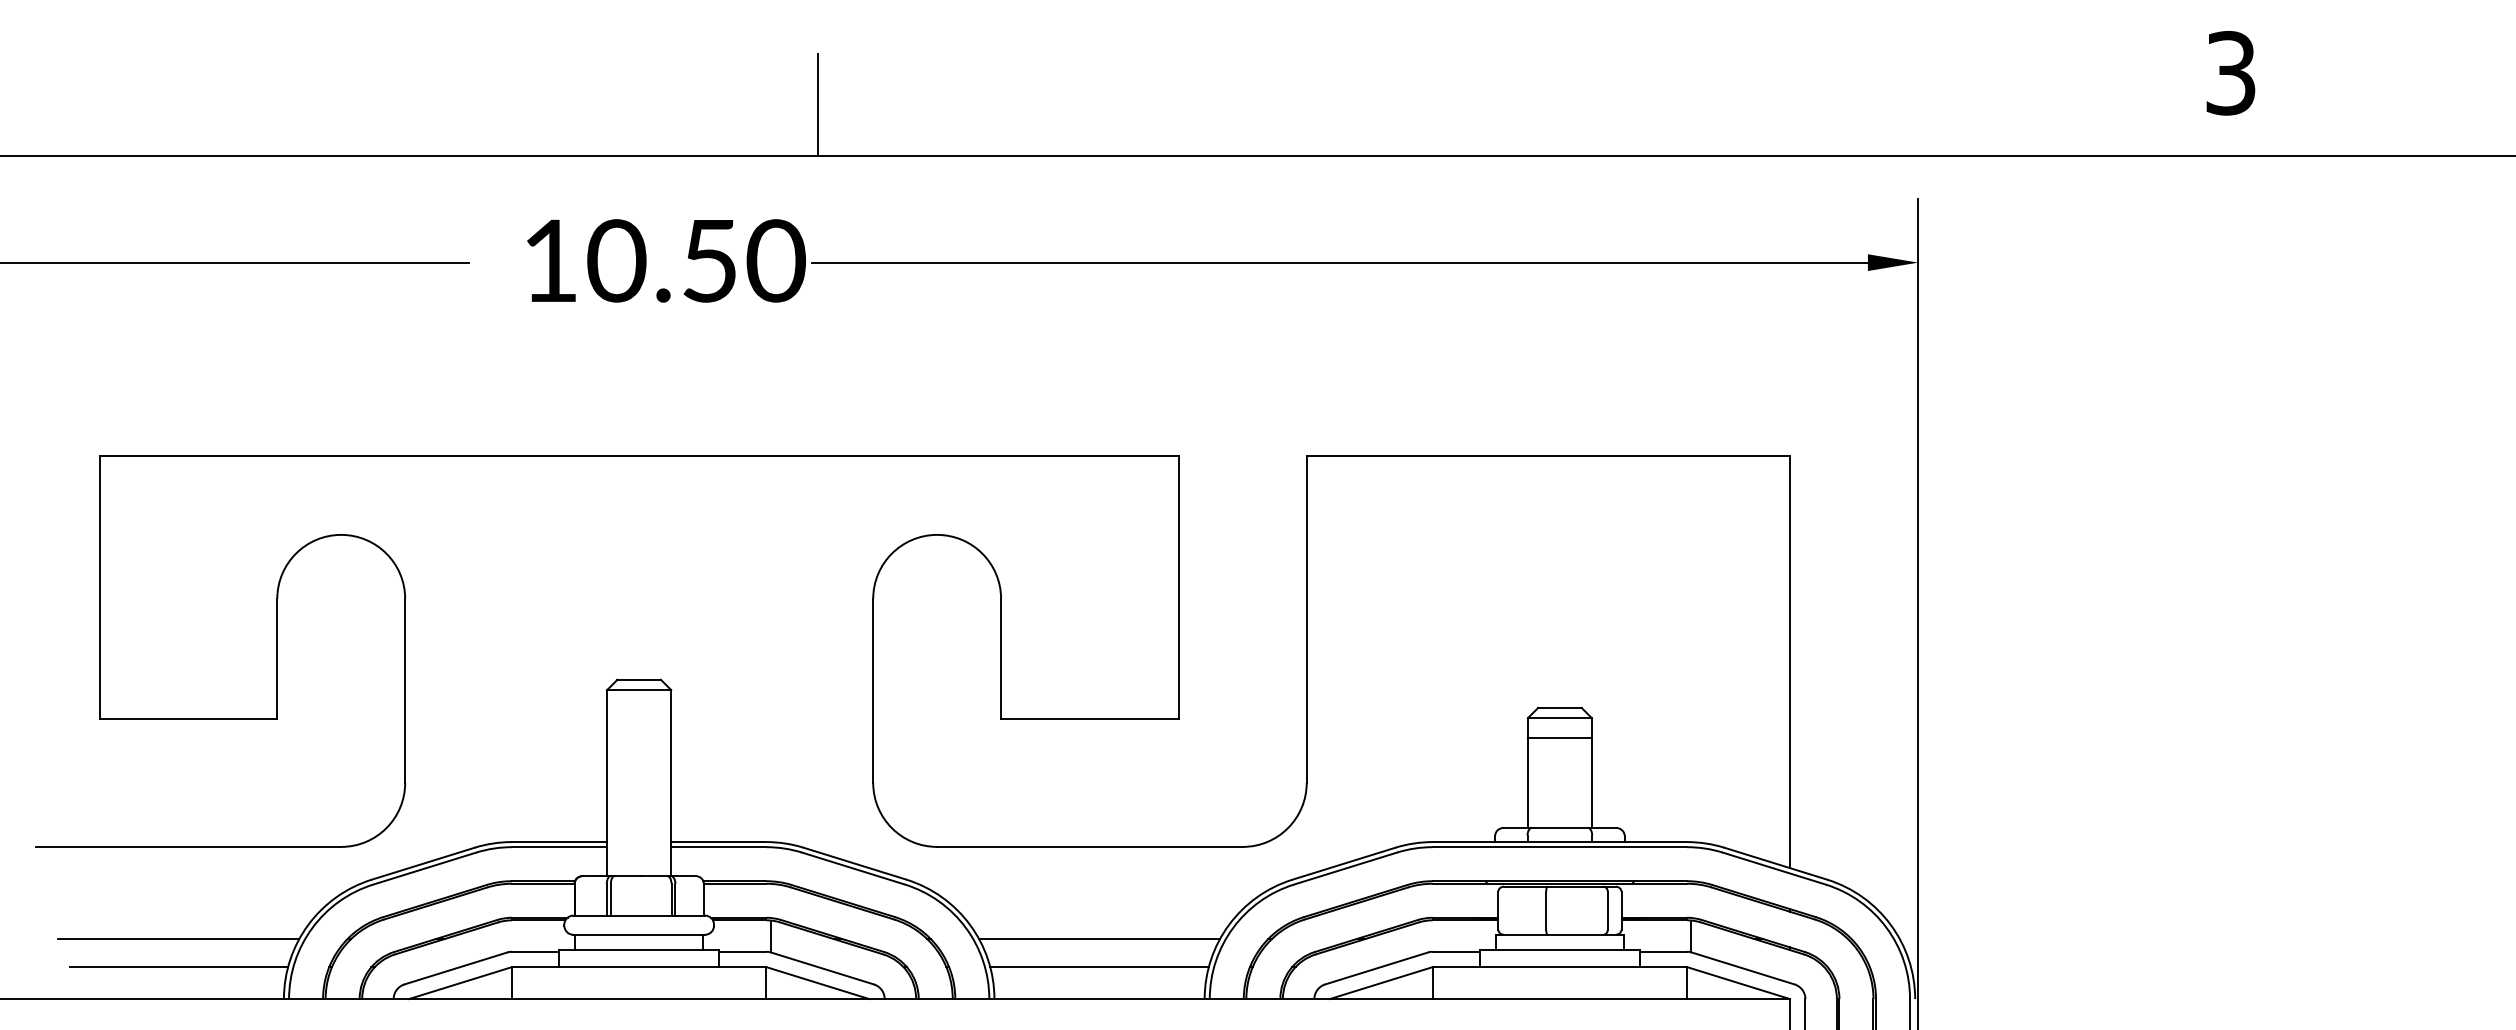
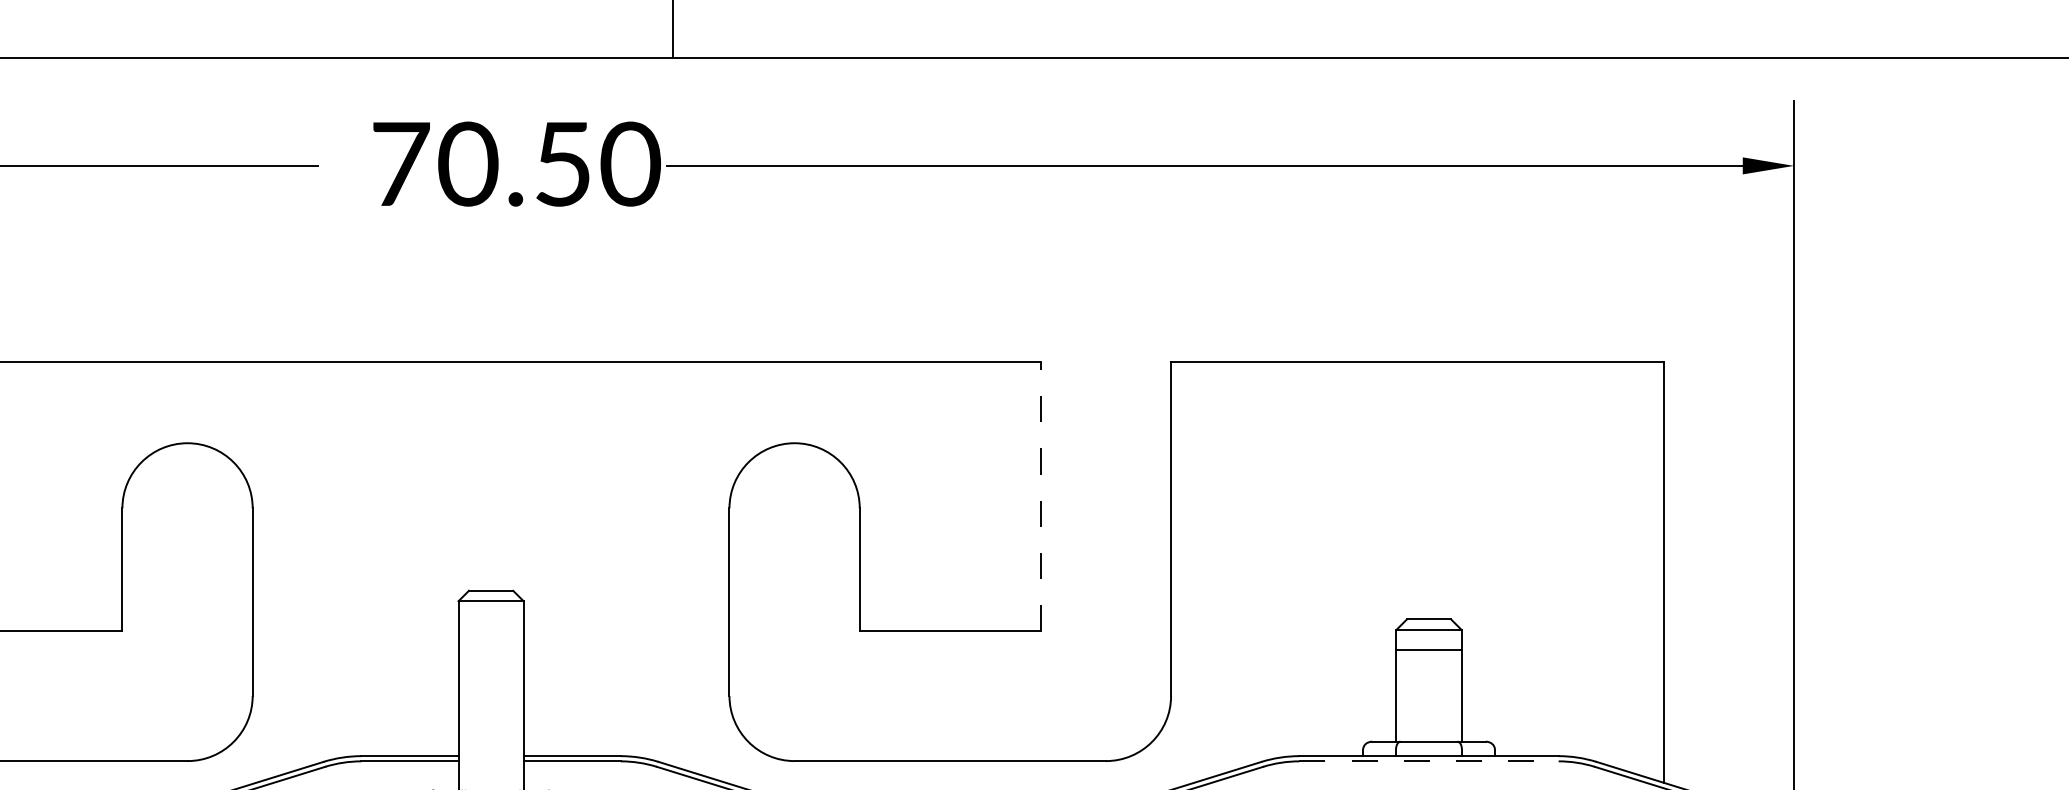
text: (551, 260) -> (401, 163), 10.50 -> 70.50
line: (1178, 587) -> (1040, 496), solid -> dashed
line: (1560, 847) -> (1429, 761), solid -> dashed

